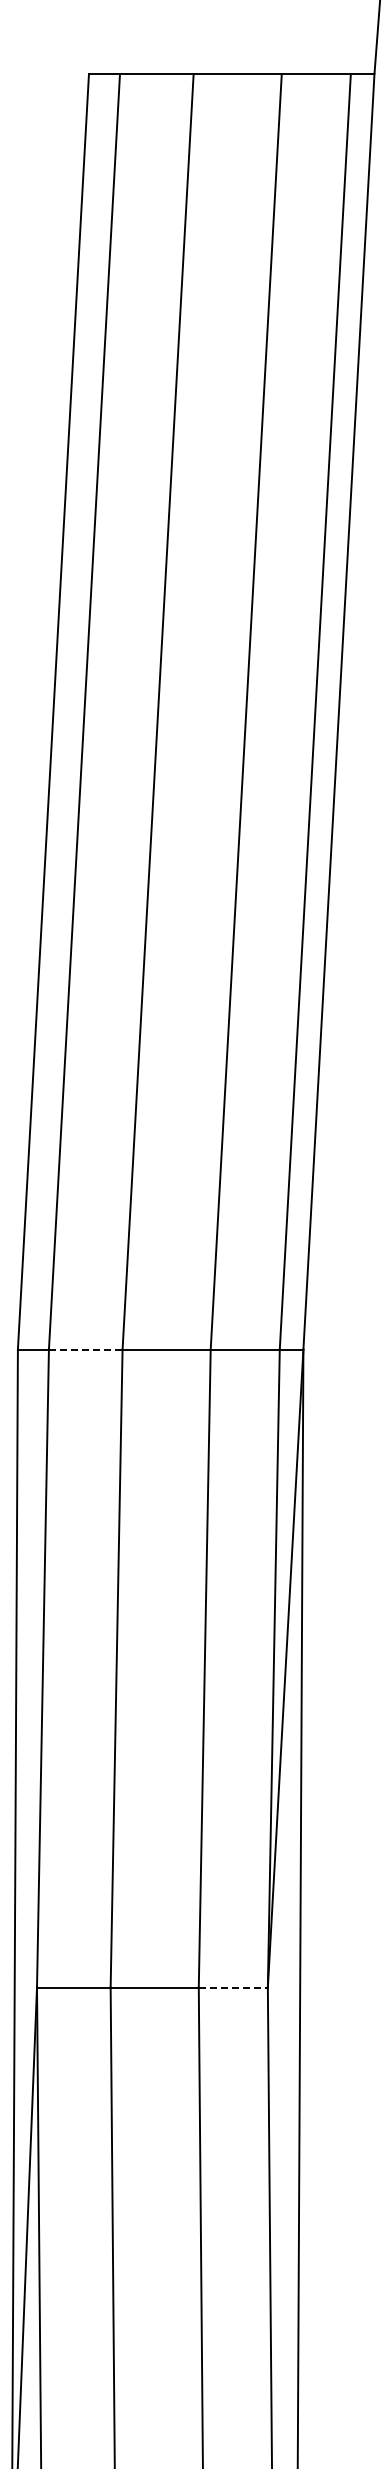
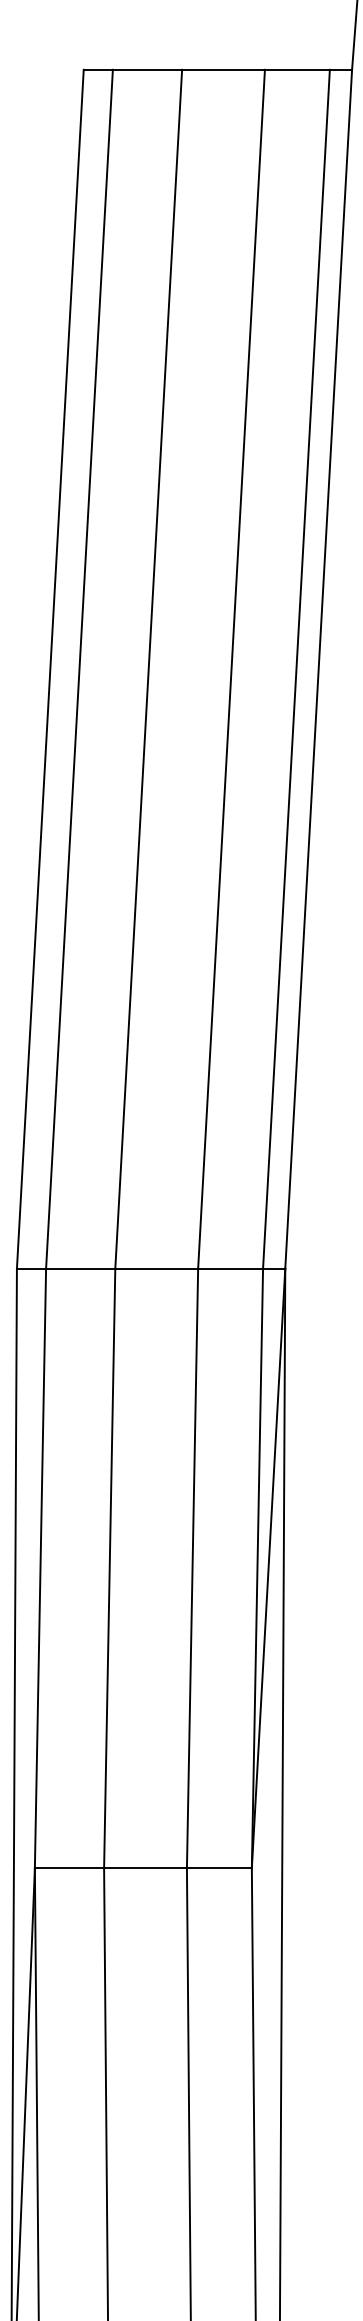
line: (85, 1349) -> (80, 1268), dashed -> solid
line: (233, 1987) -> (219, 1868), dashed -> solid

